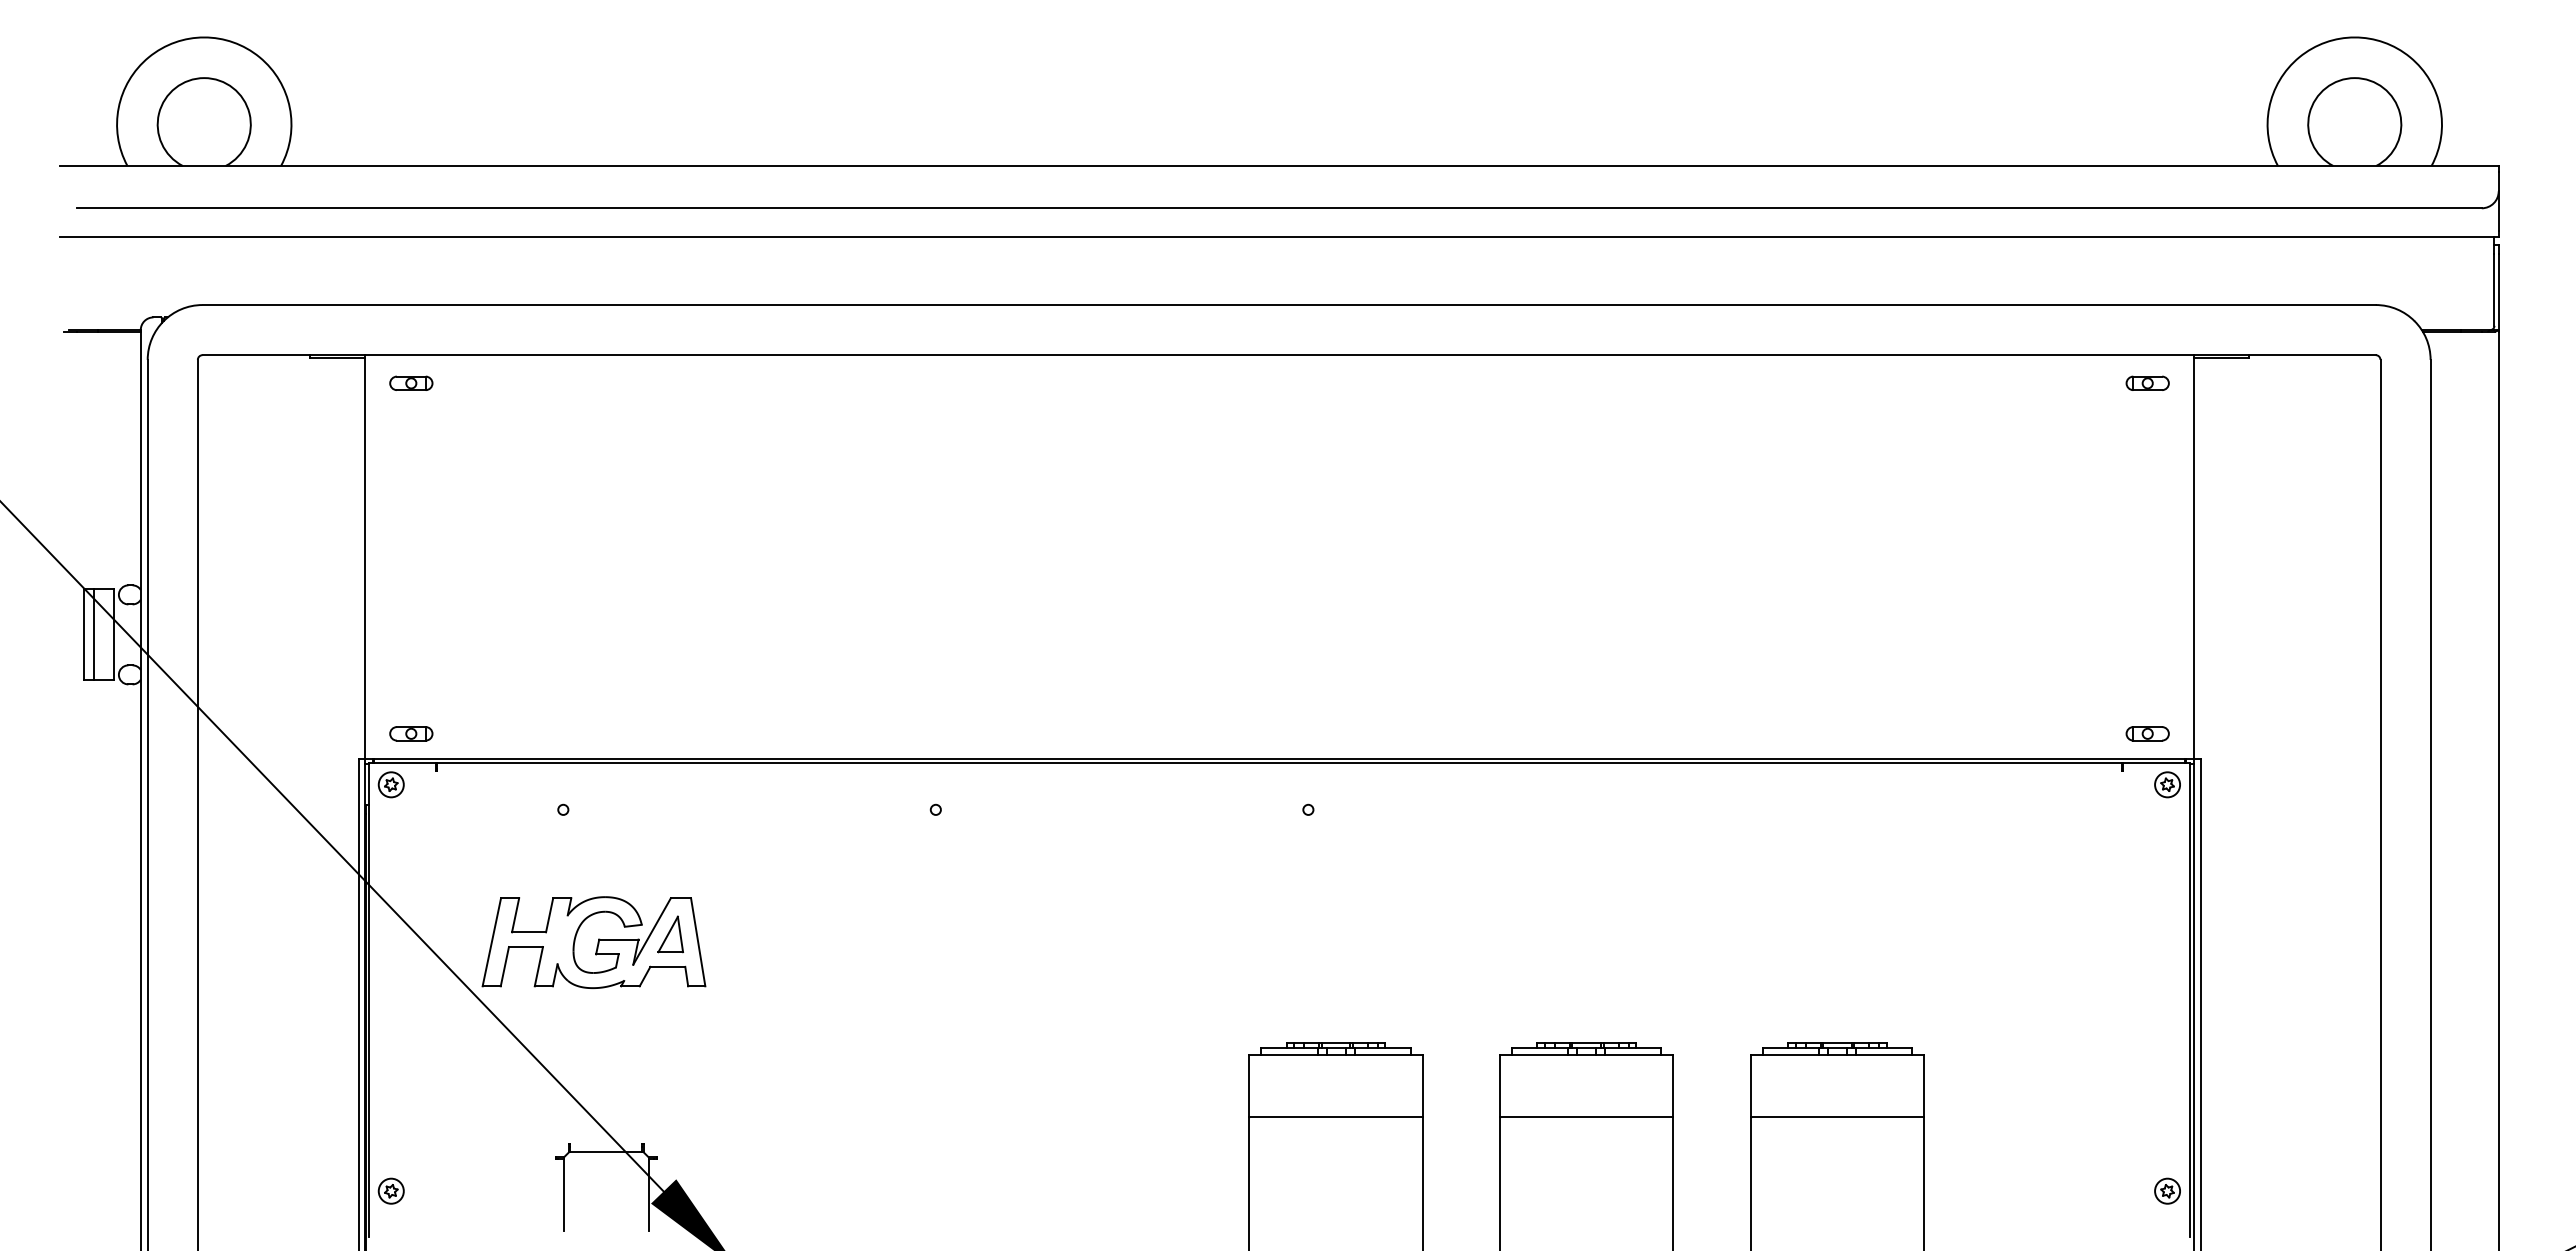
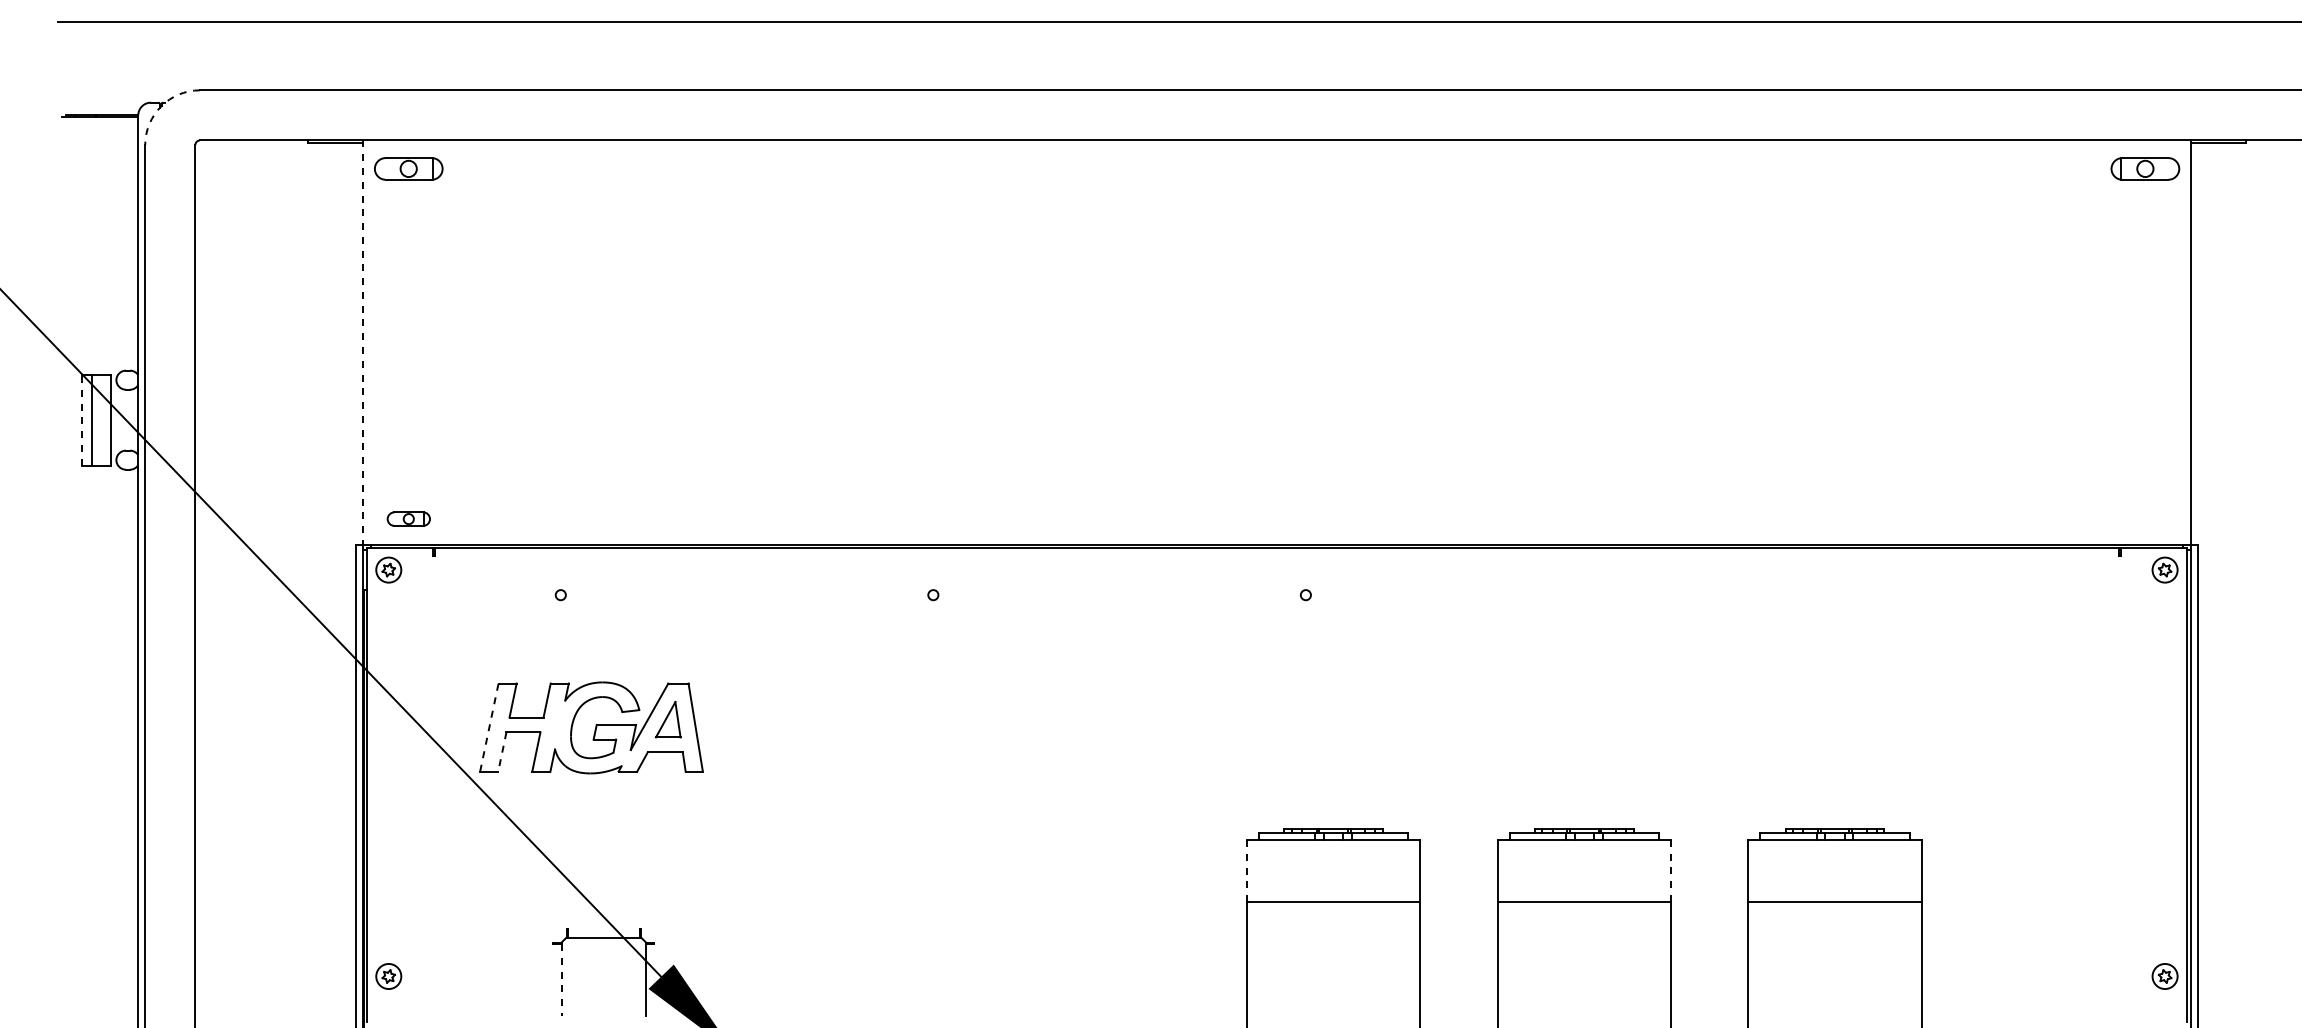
arc: (163, 321) -> (161, 106), solid -> dashed
part: (411, 382) -> (409, 167), size x1.6
part: (2147, 382) -> (2145, 167), size x1.6
line: (365, 557) -> (363, 342), solid -> dashed
line: (84, 634) -> (82, 419), solid -> dashed
part: (2147, 733) -> (2145, 518), removed
line: (491, 942) -> (489, 727), solid -> dashed
line: (504, 967) -> (502, 752), solid -> dashed
line: (1249, 1085) -> (1247, 870), solid -> dashed
line: (1673, 1085) -> (1671, 870), solid -> dashed
line: (564, 1195) -> (562, 980), solid -> dashed

